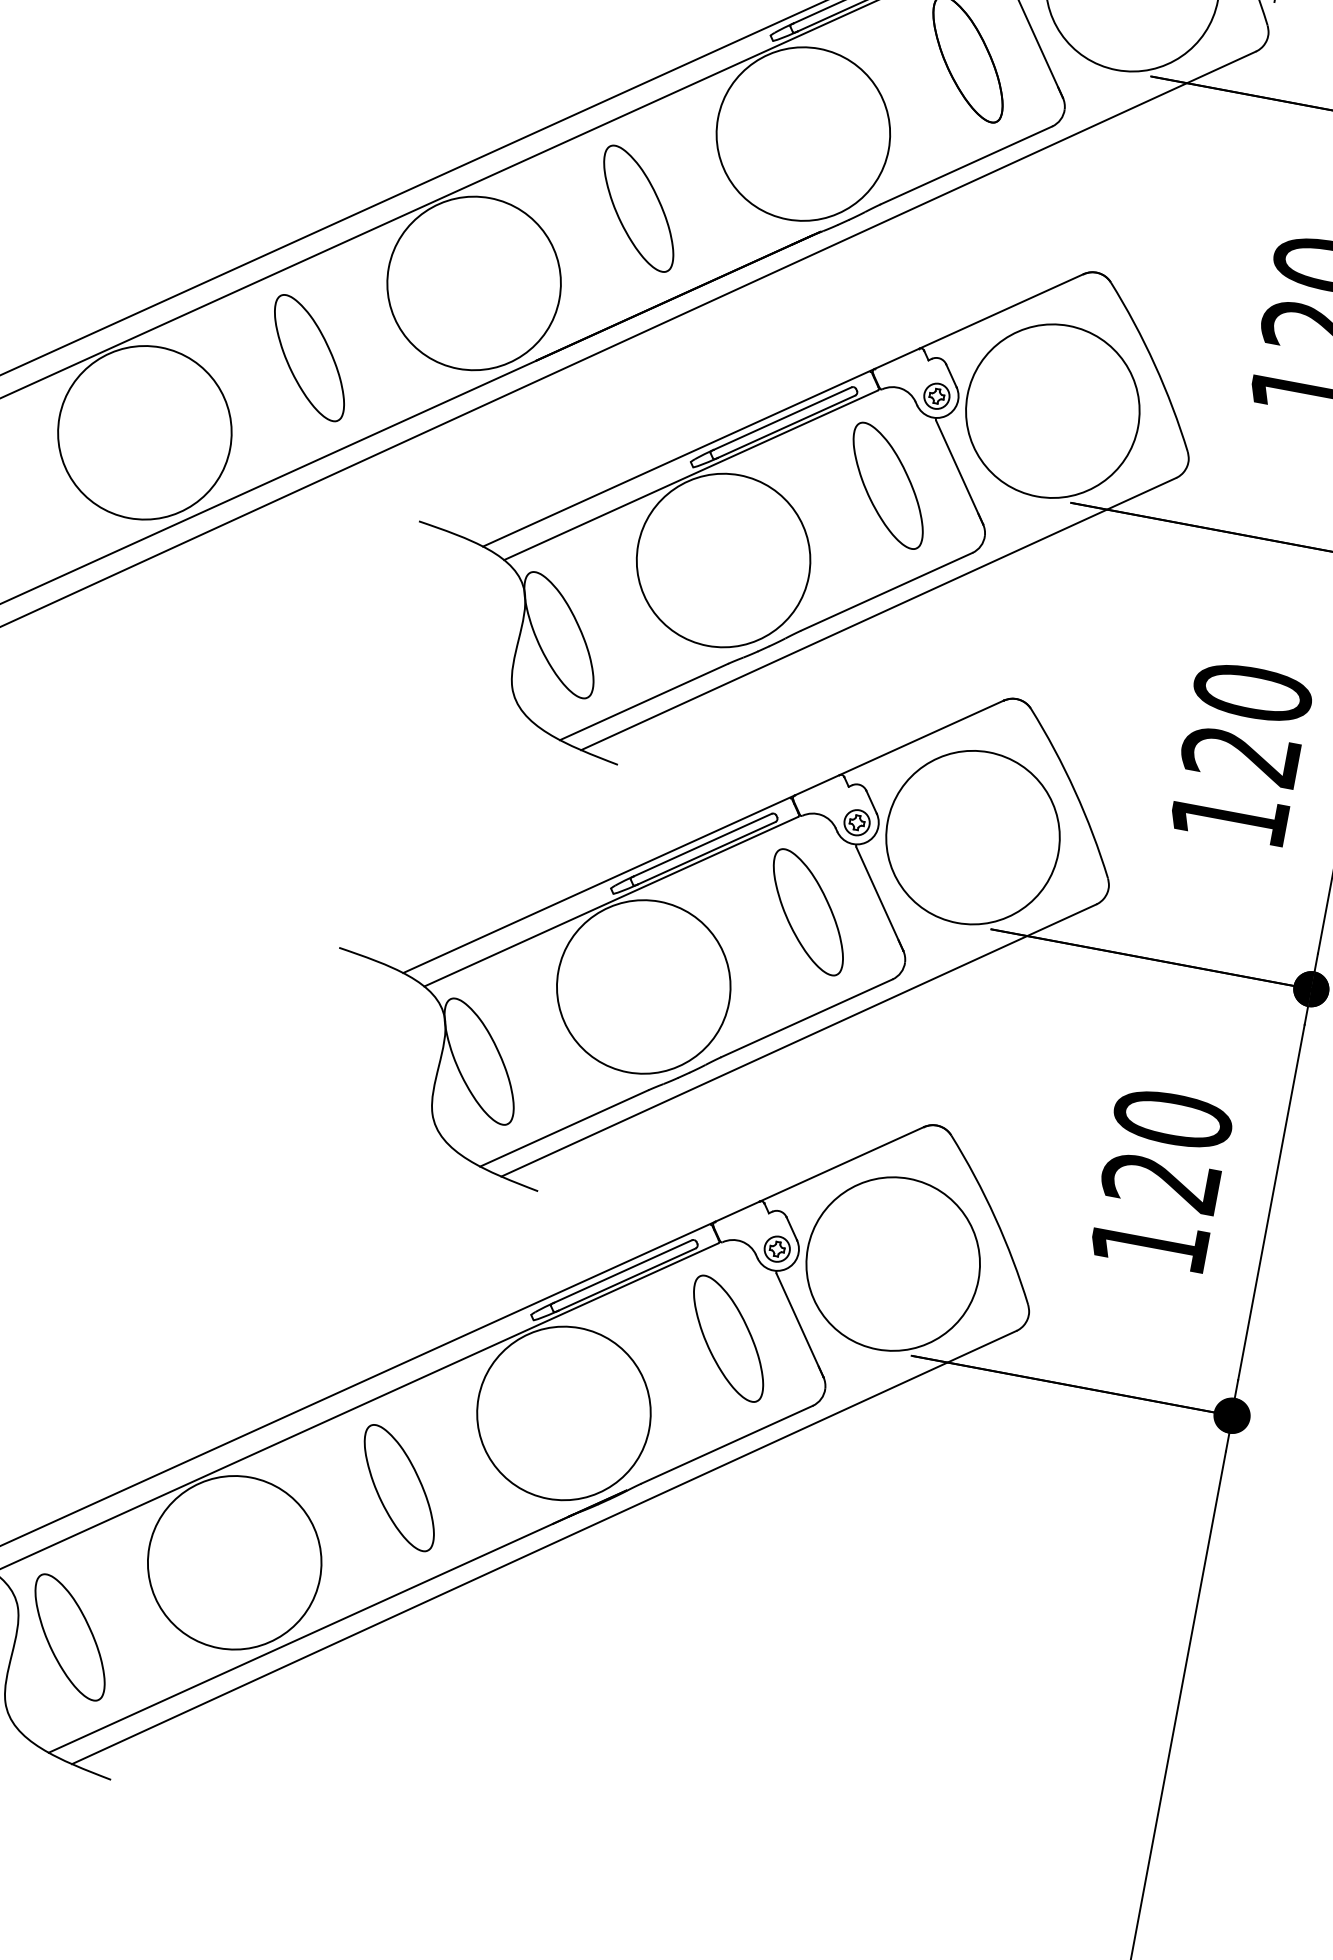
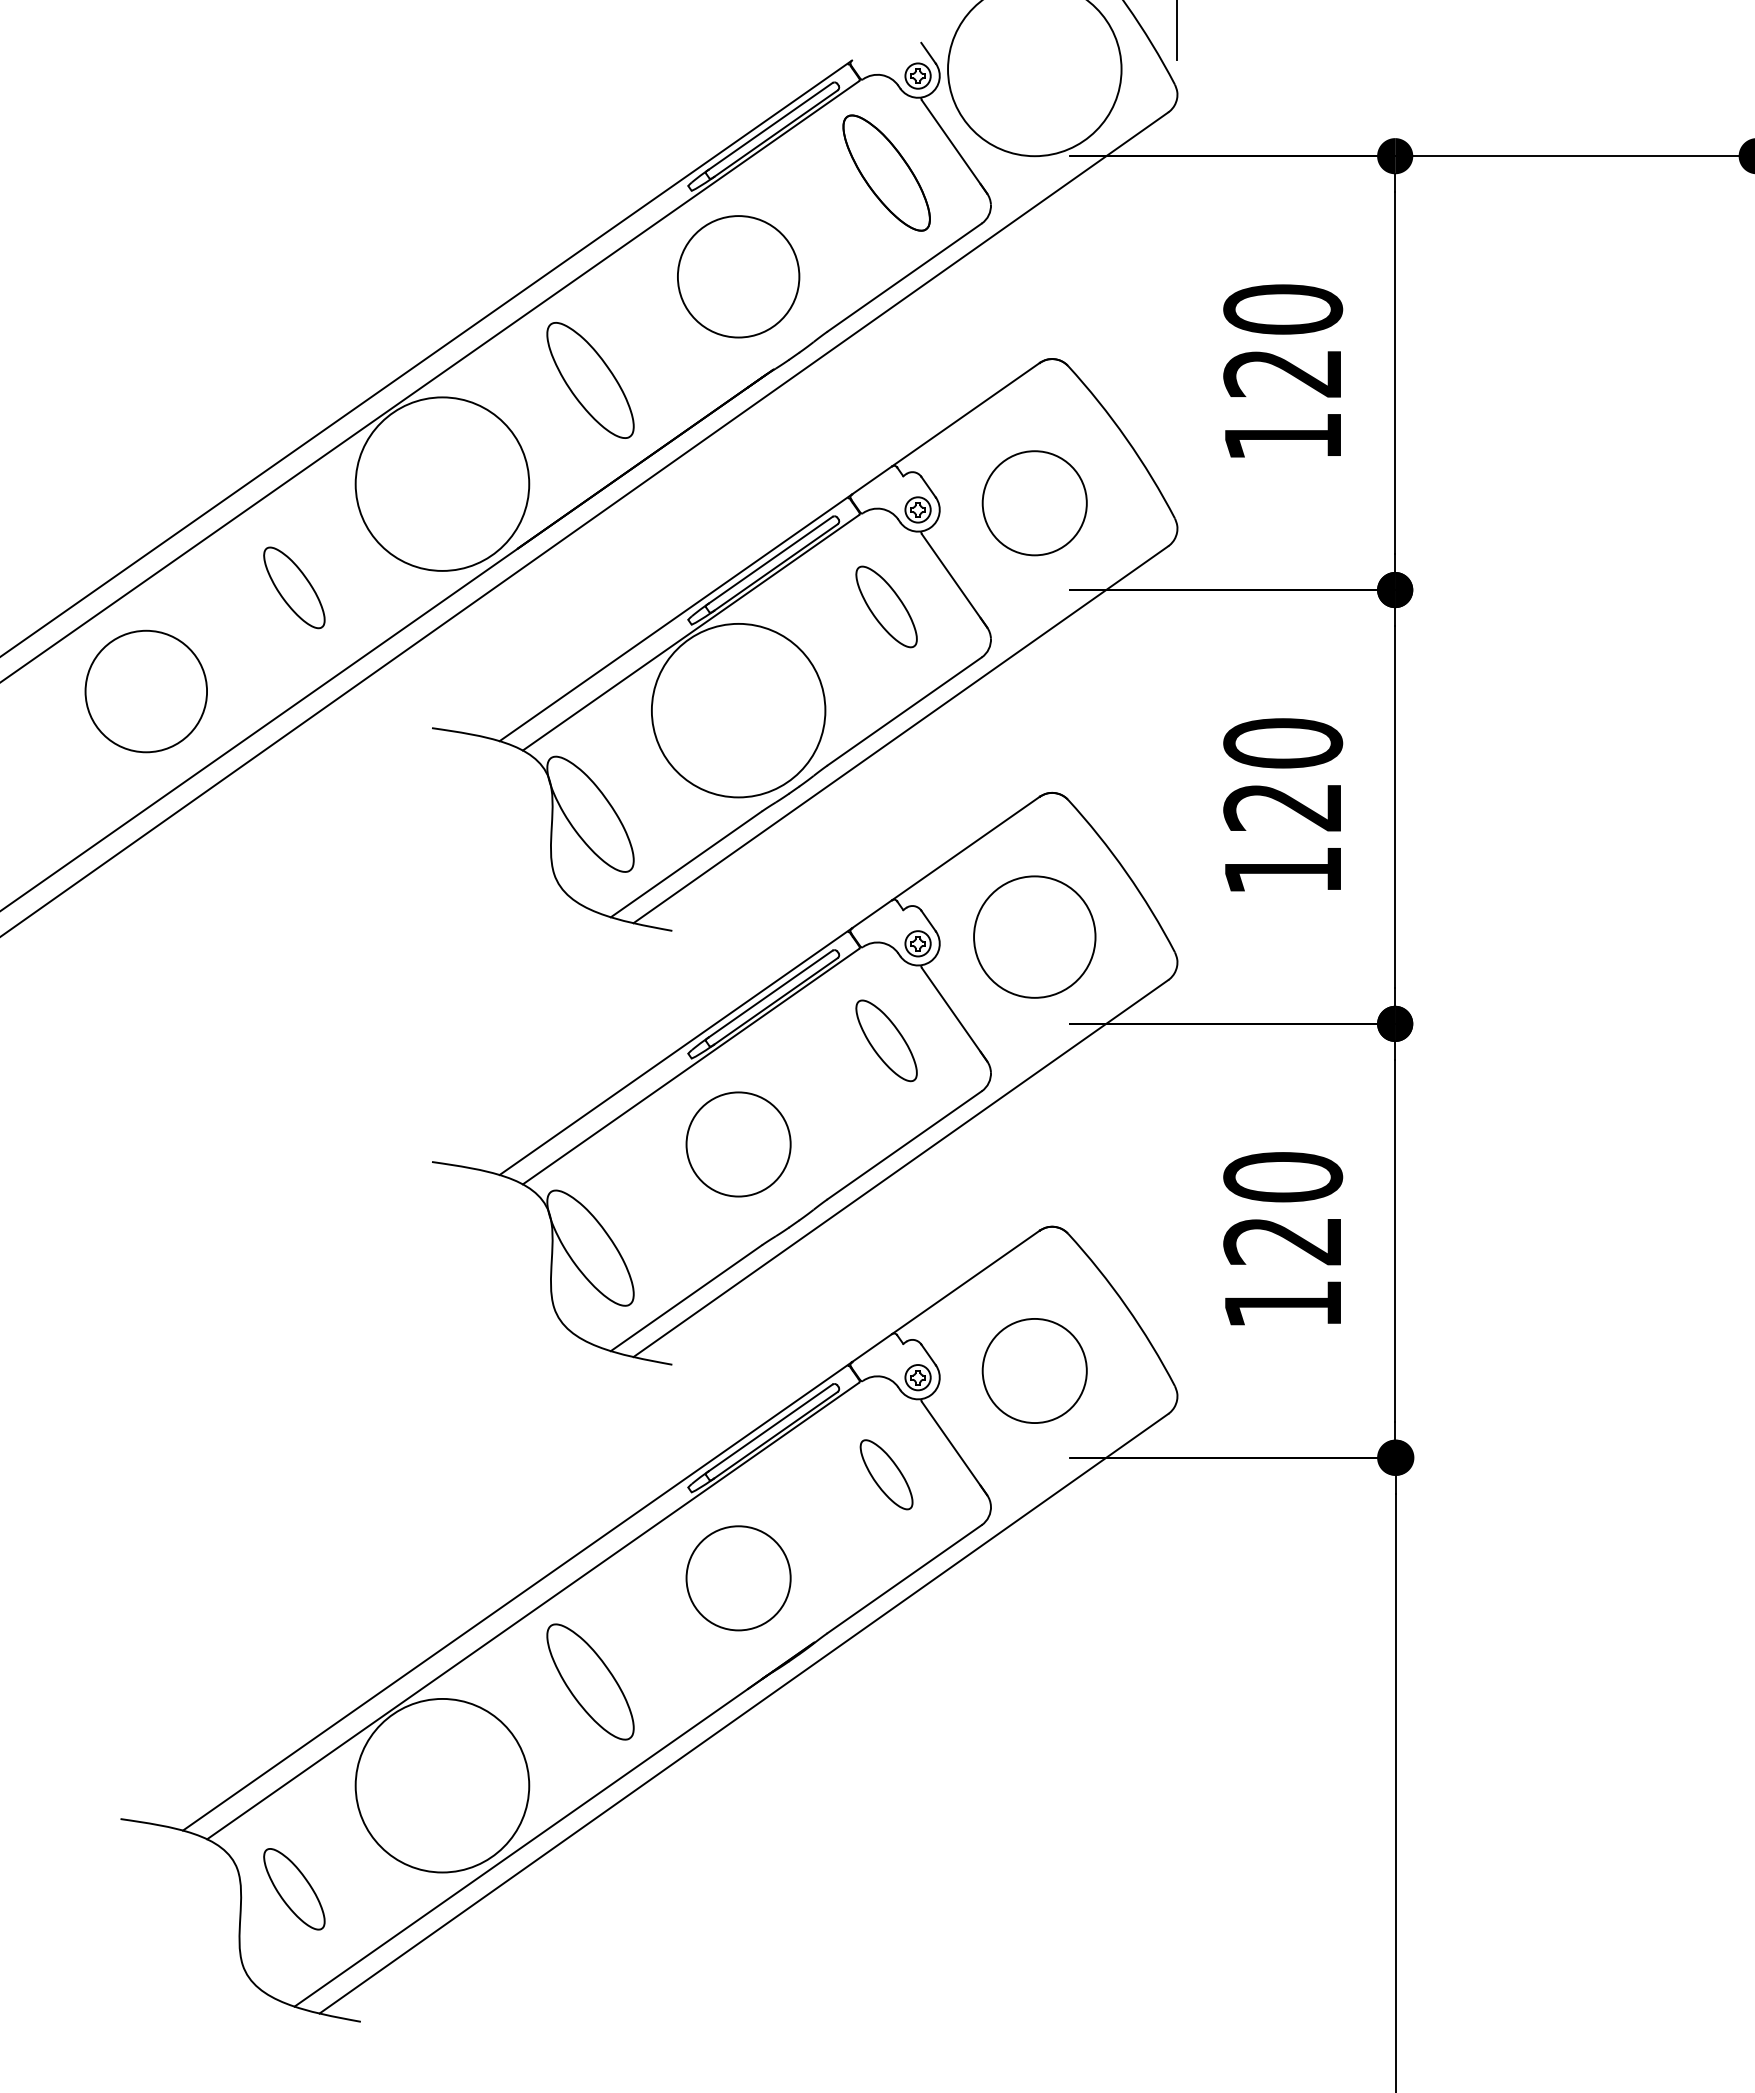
circle: (803, 133) -> (738, 276), size x0.7
part: (309, 357) -> (294, 587), size x0.7
circle: (1052, 411) -> (1034, 503), size x0.6
circle: (145, 432) -> (146, 691), size x0.7
part: (888, 485) -> (886, 606), size x0.7
circle: (972, 836) -> (1034, 936), size x0.7
part: (808, 911) -> (886, 1040), size x0.7
circle: (643, 986) -> (738, 1144), size x0.6
circle: (893, 1263) -> (1034, 1370), size x0.6
part: (728, 1338) -> (886, 1474), size x0.6
circle: (563, 1413) -> (738, 1578), size x0.6
part: (70, 1636) -> (294, 1888), size x0.7

